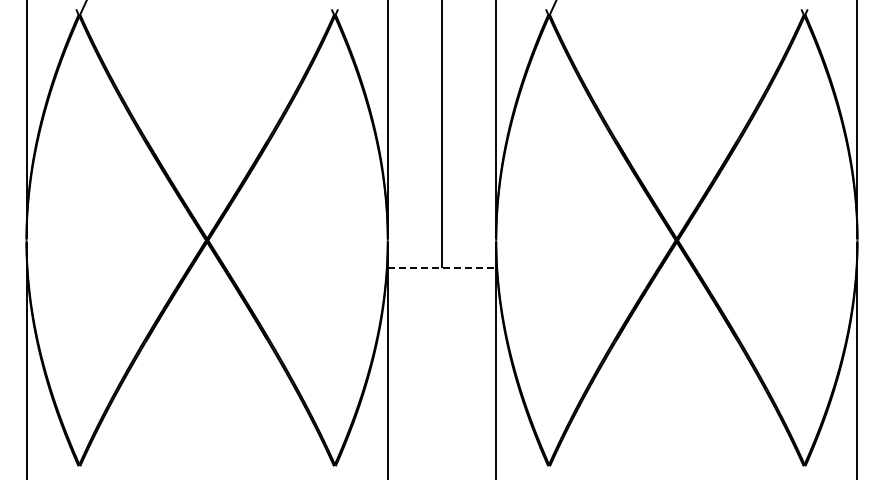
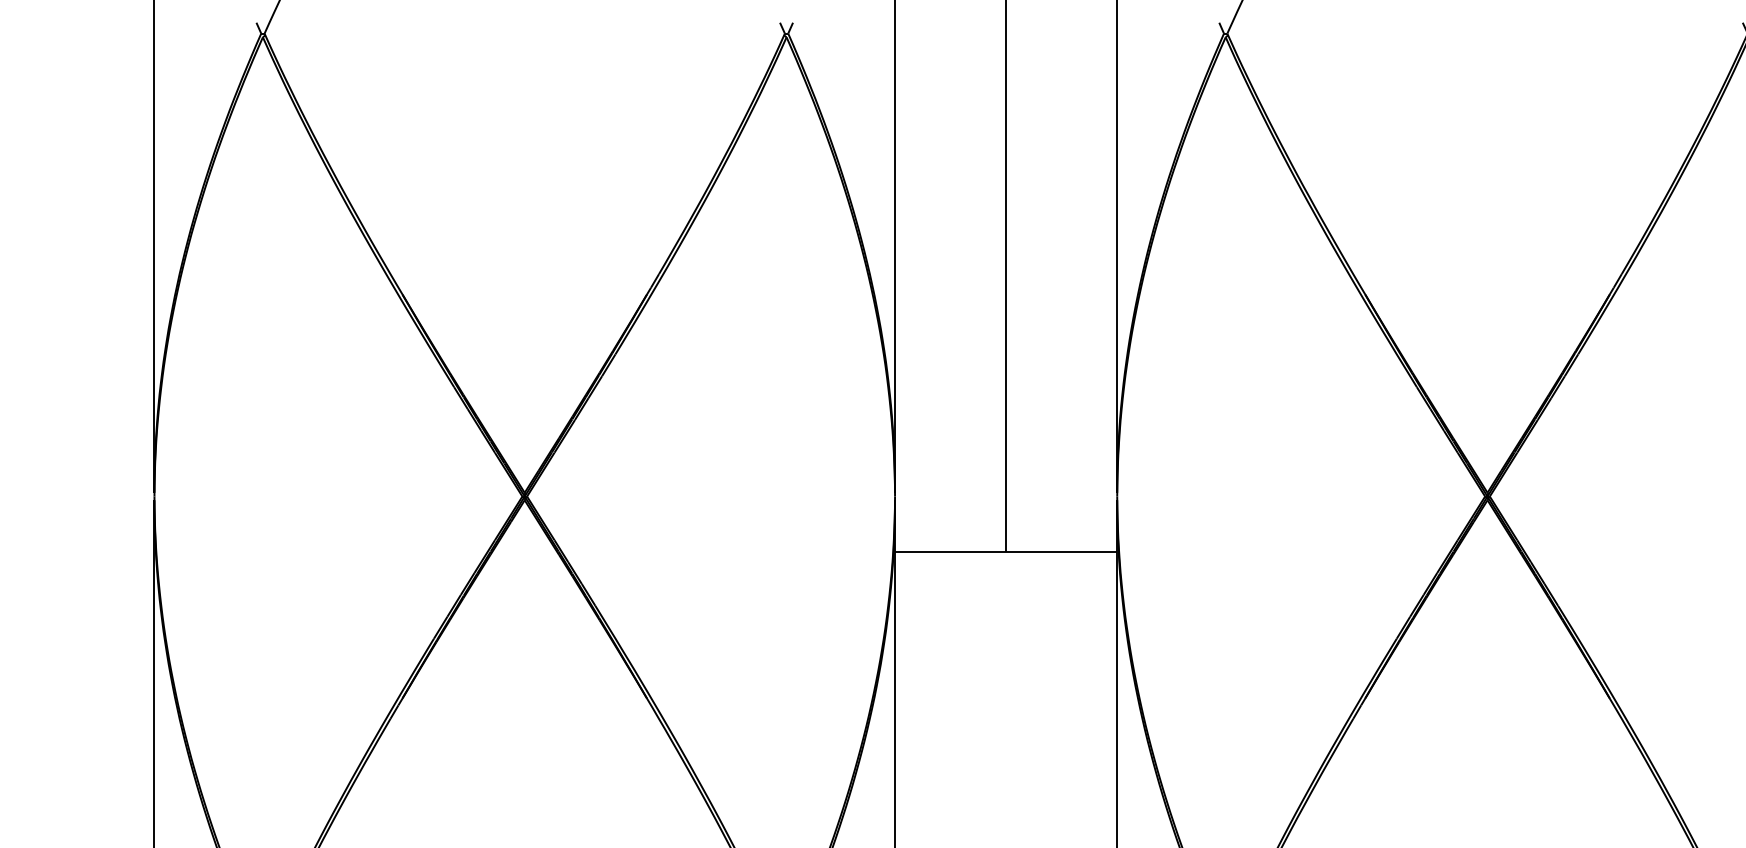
line: (442, 267) -> (1007, 551), dashed -> solid

